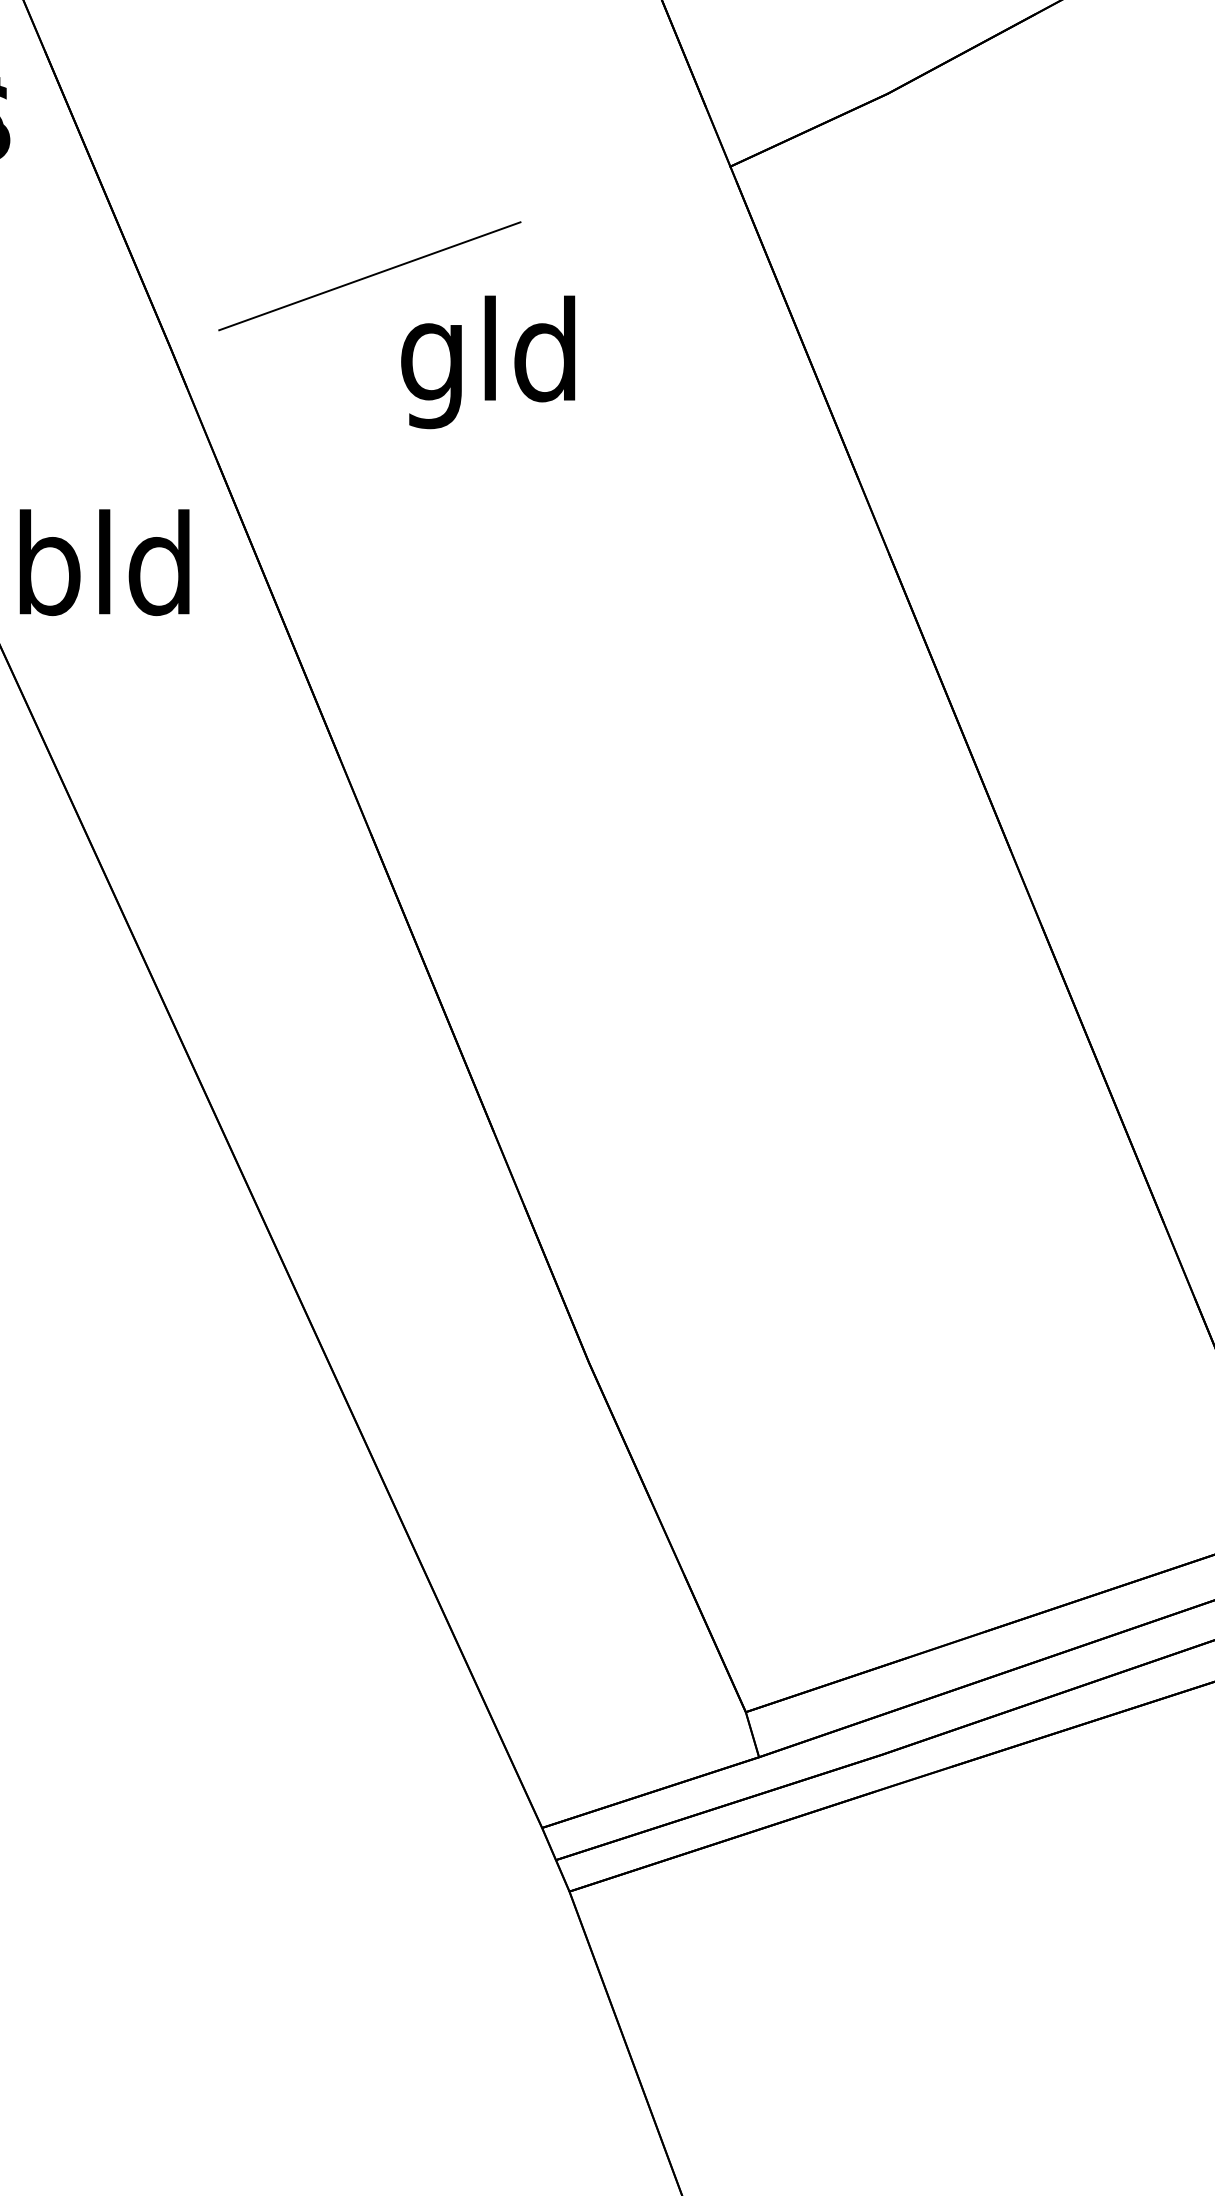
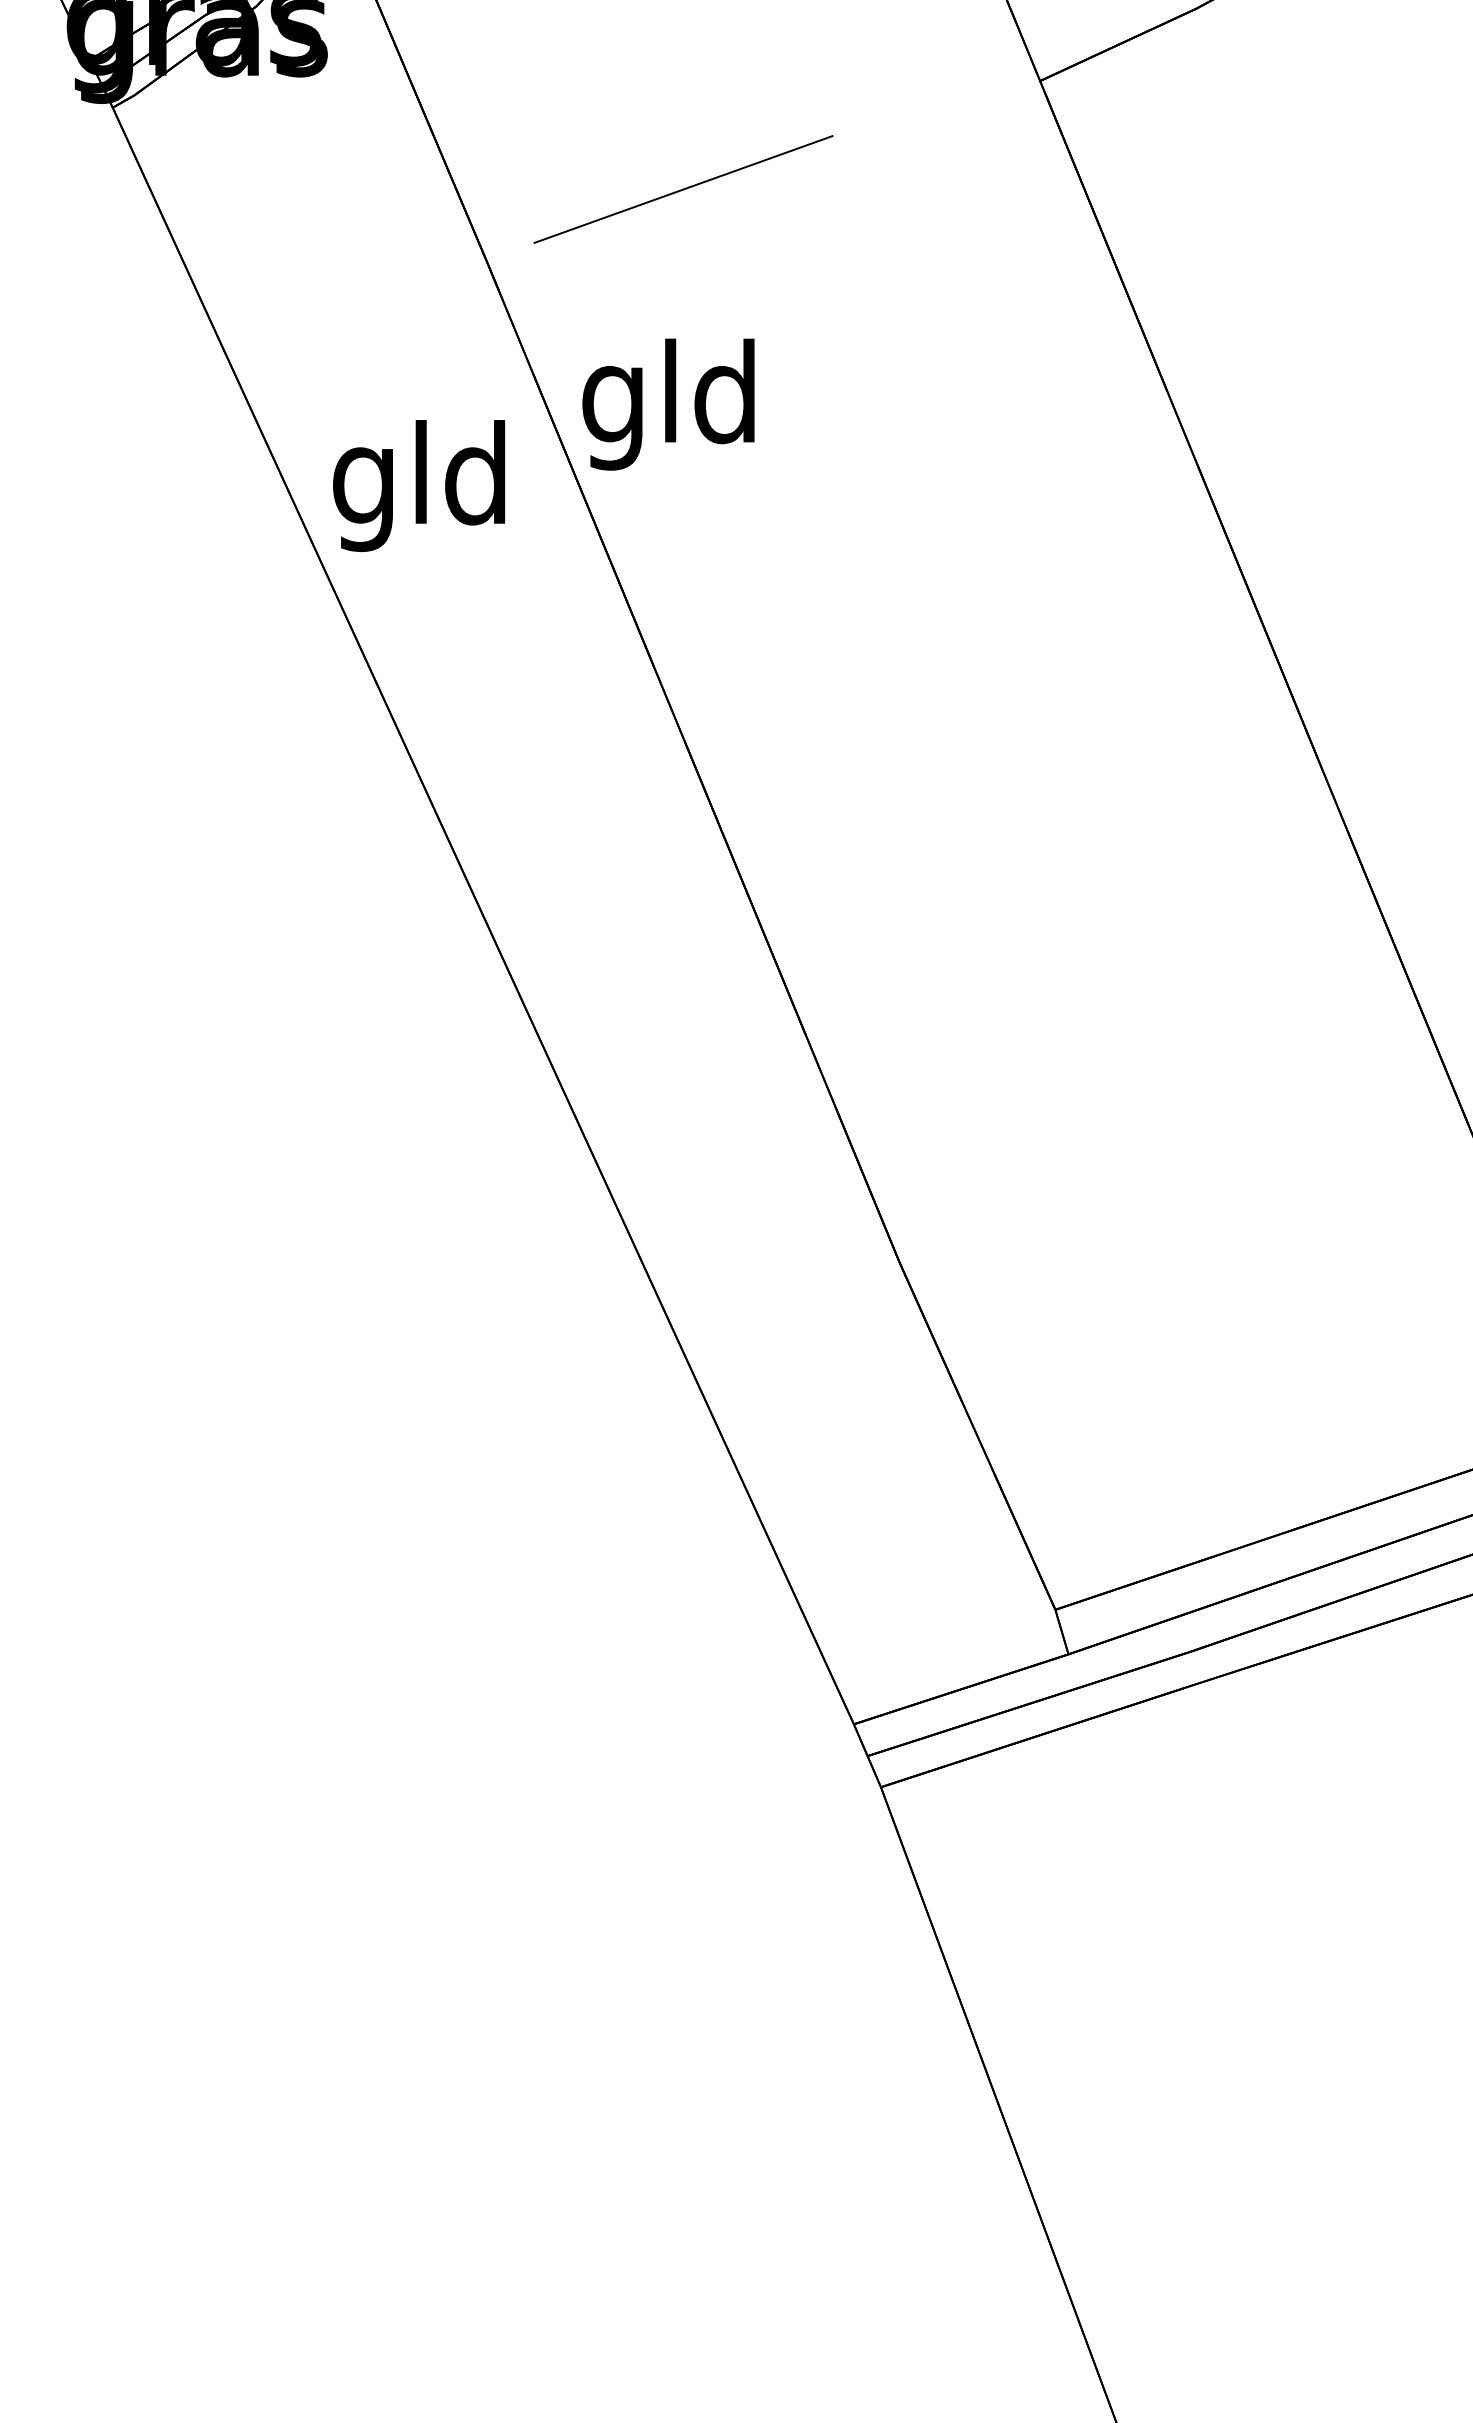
text: (488, 362) -> (668, 404), moved
text: (48, 576) -> (365, 486), bld -> gld

